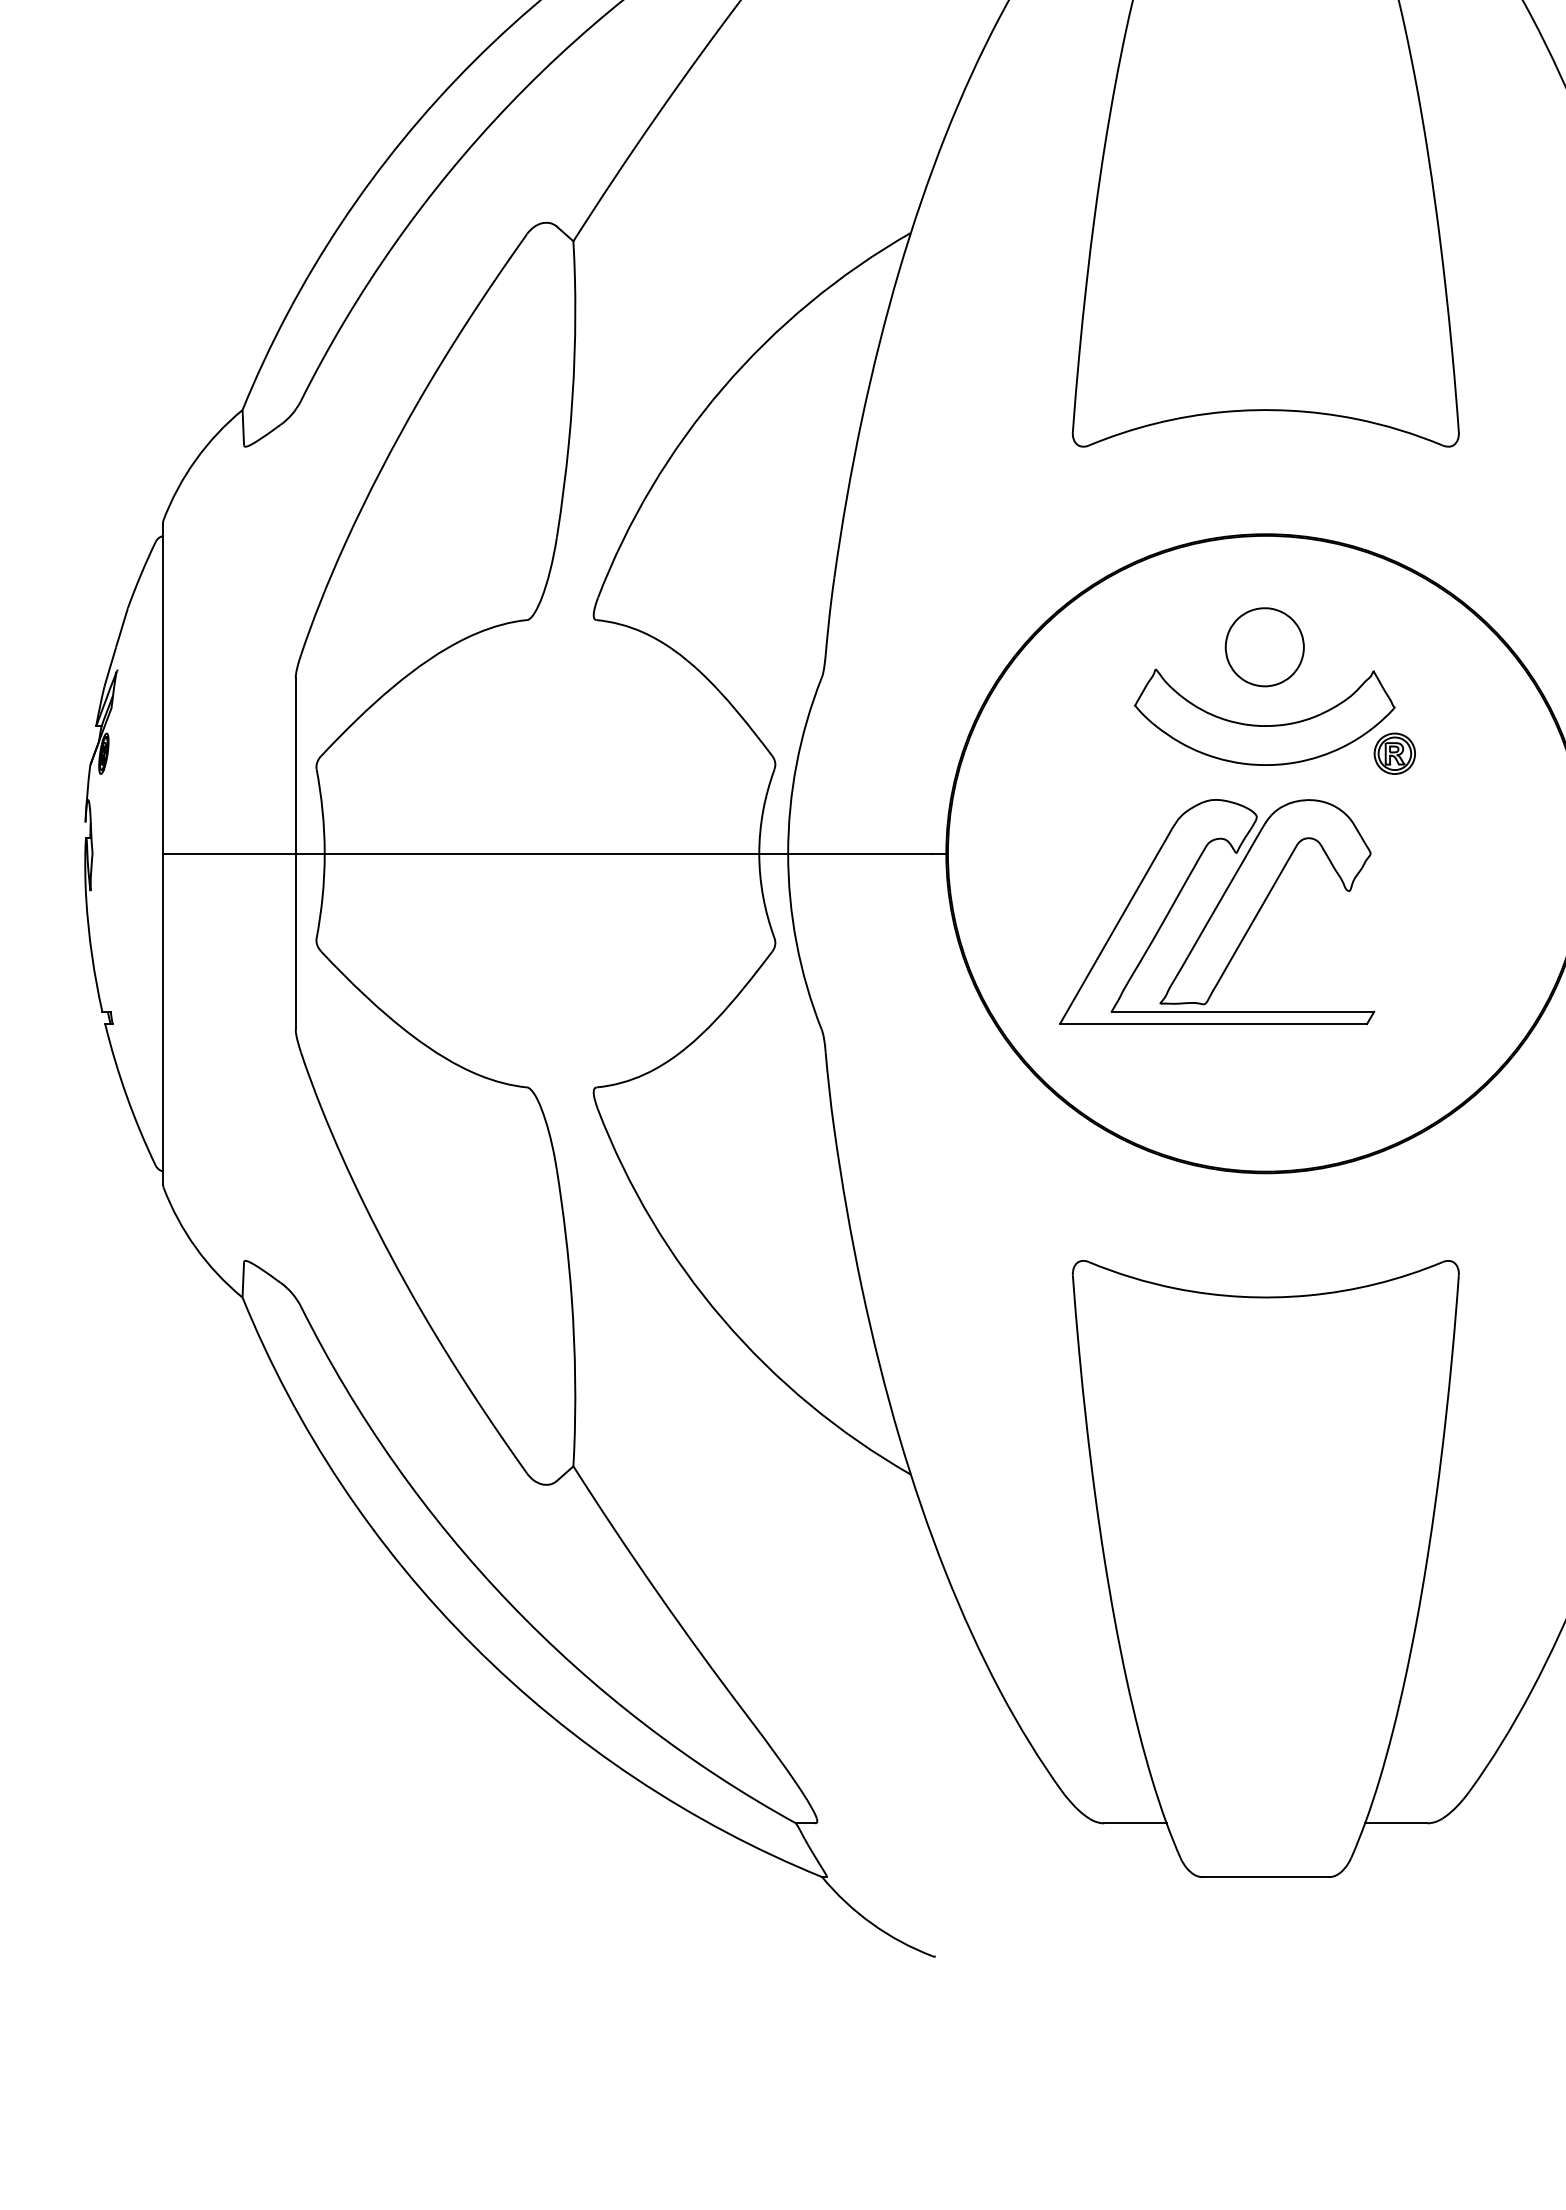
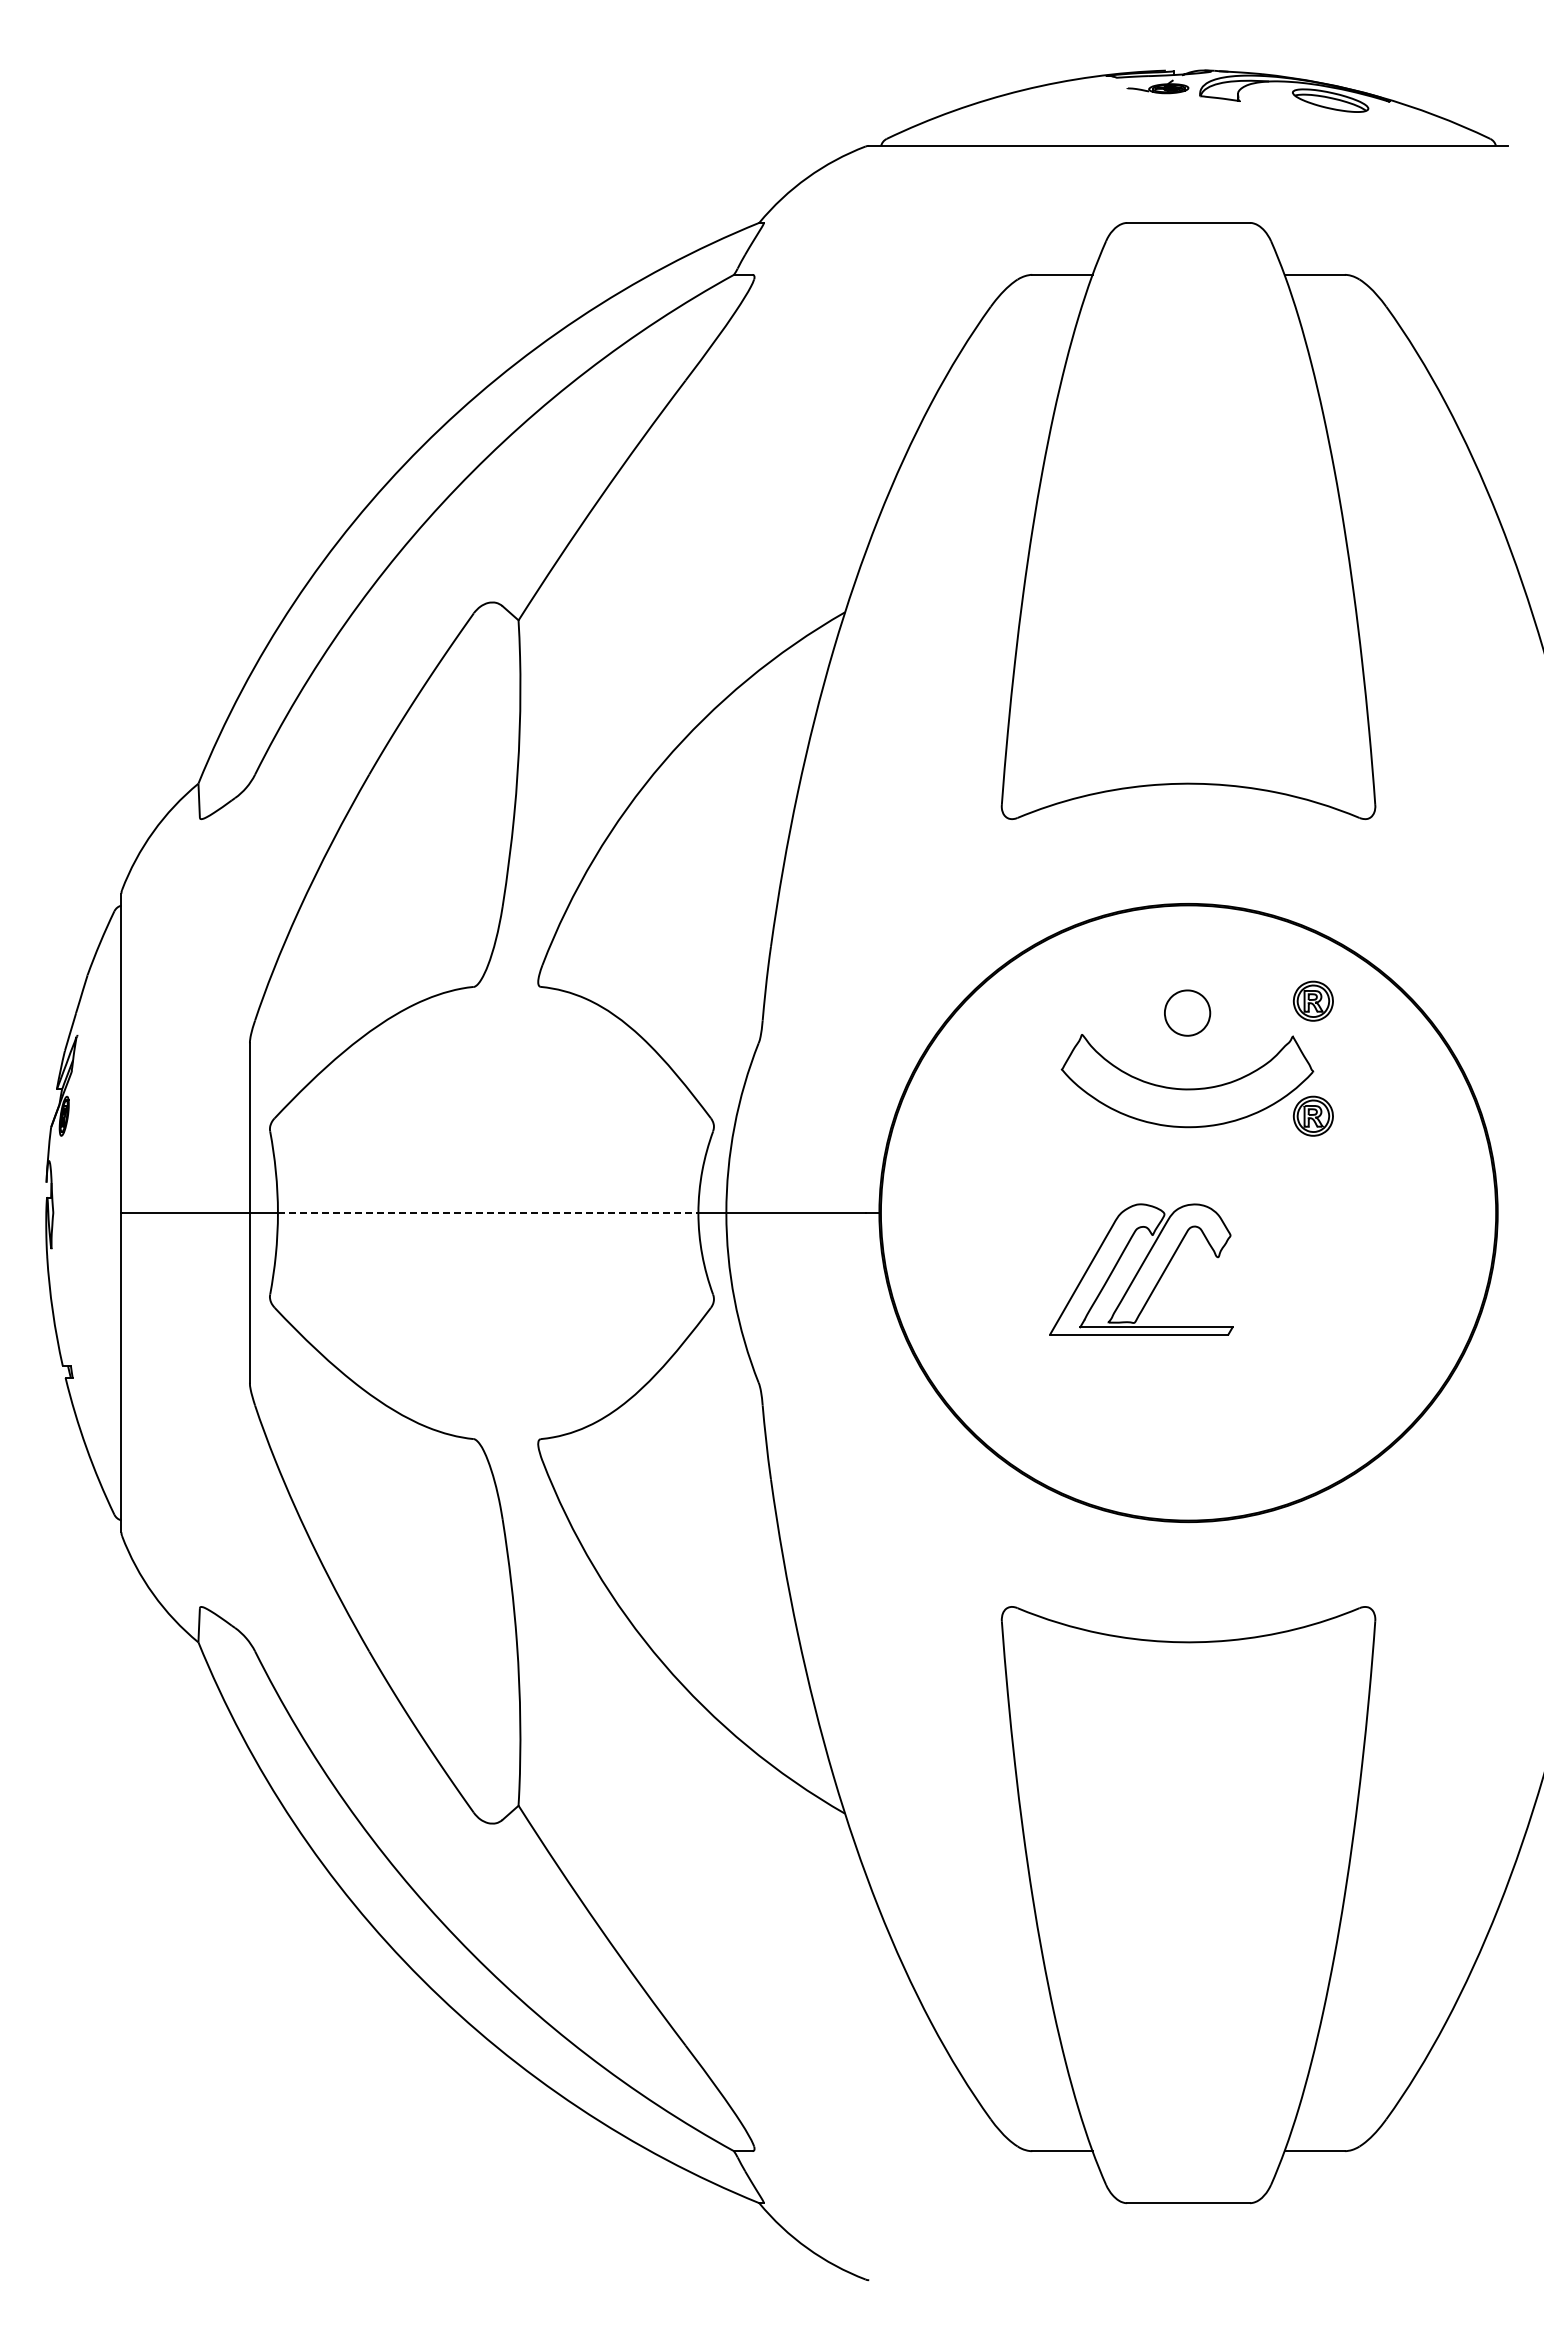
part: (1393, 634) -> (1312, 1000), added
part: (1264, 646) -> (1187, 1012), size x0.6
line: (542, 854) -> (488, 1213), solid -> dashed
part: (1217, 912) -> (1141, 1269), size x0.6

